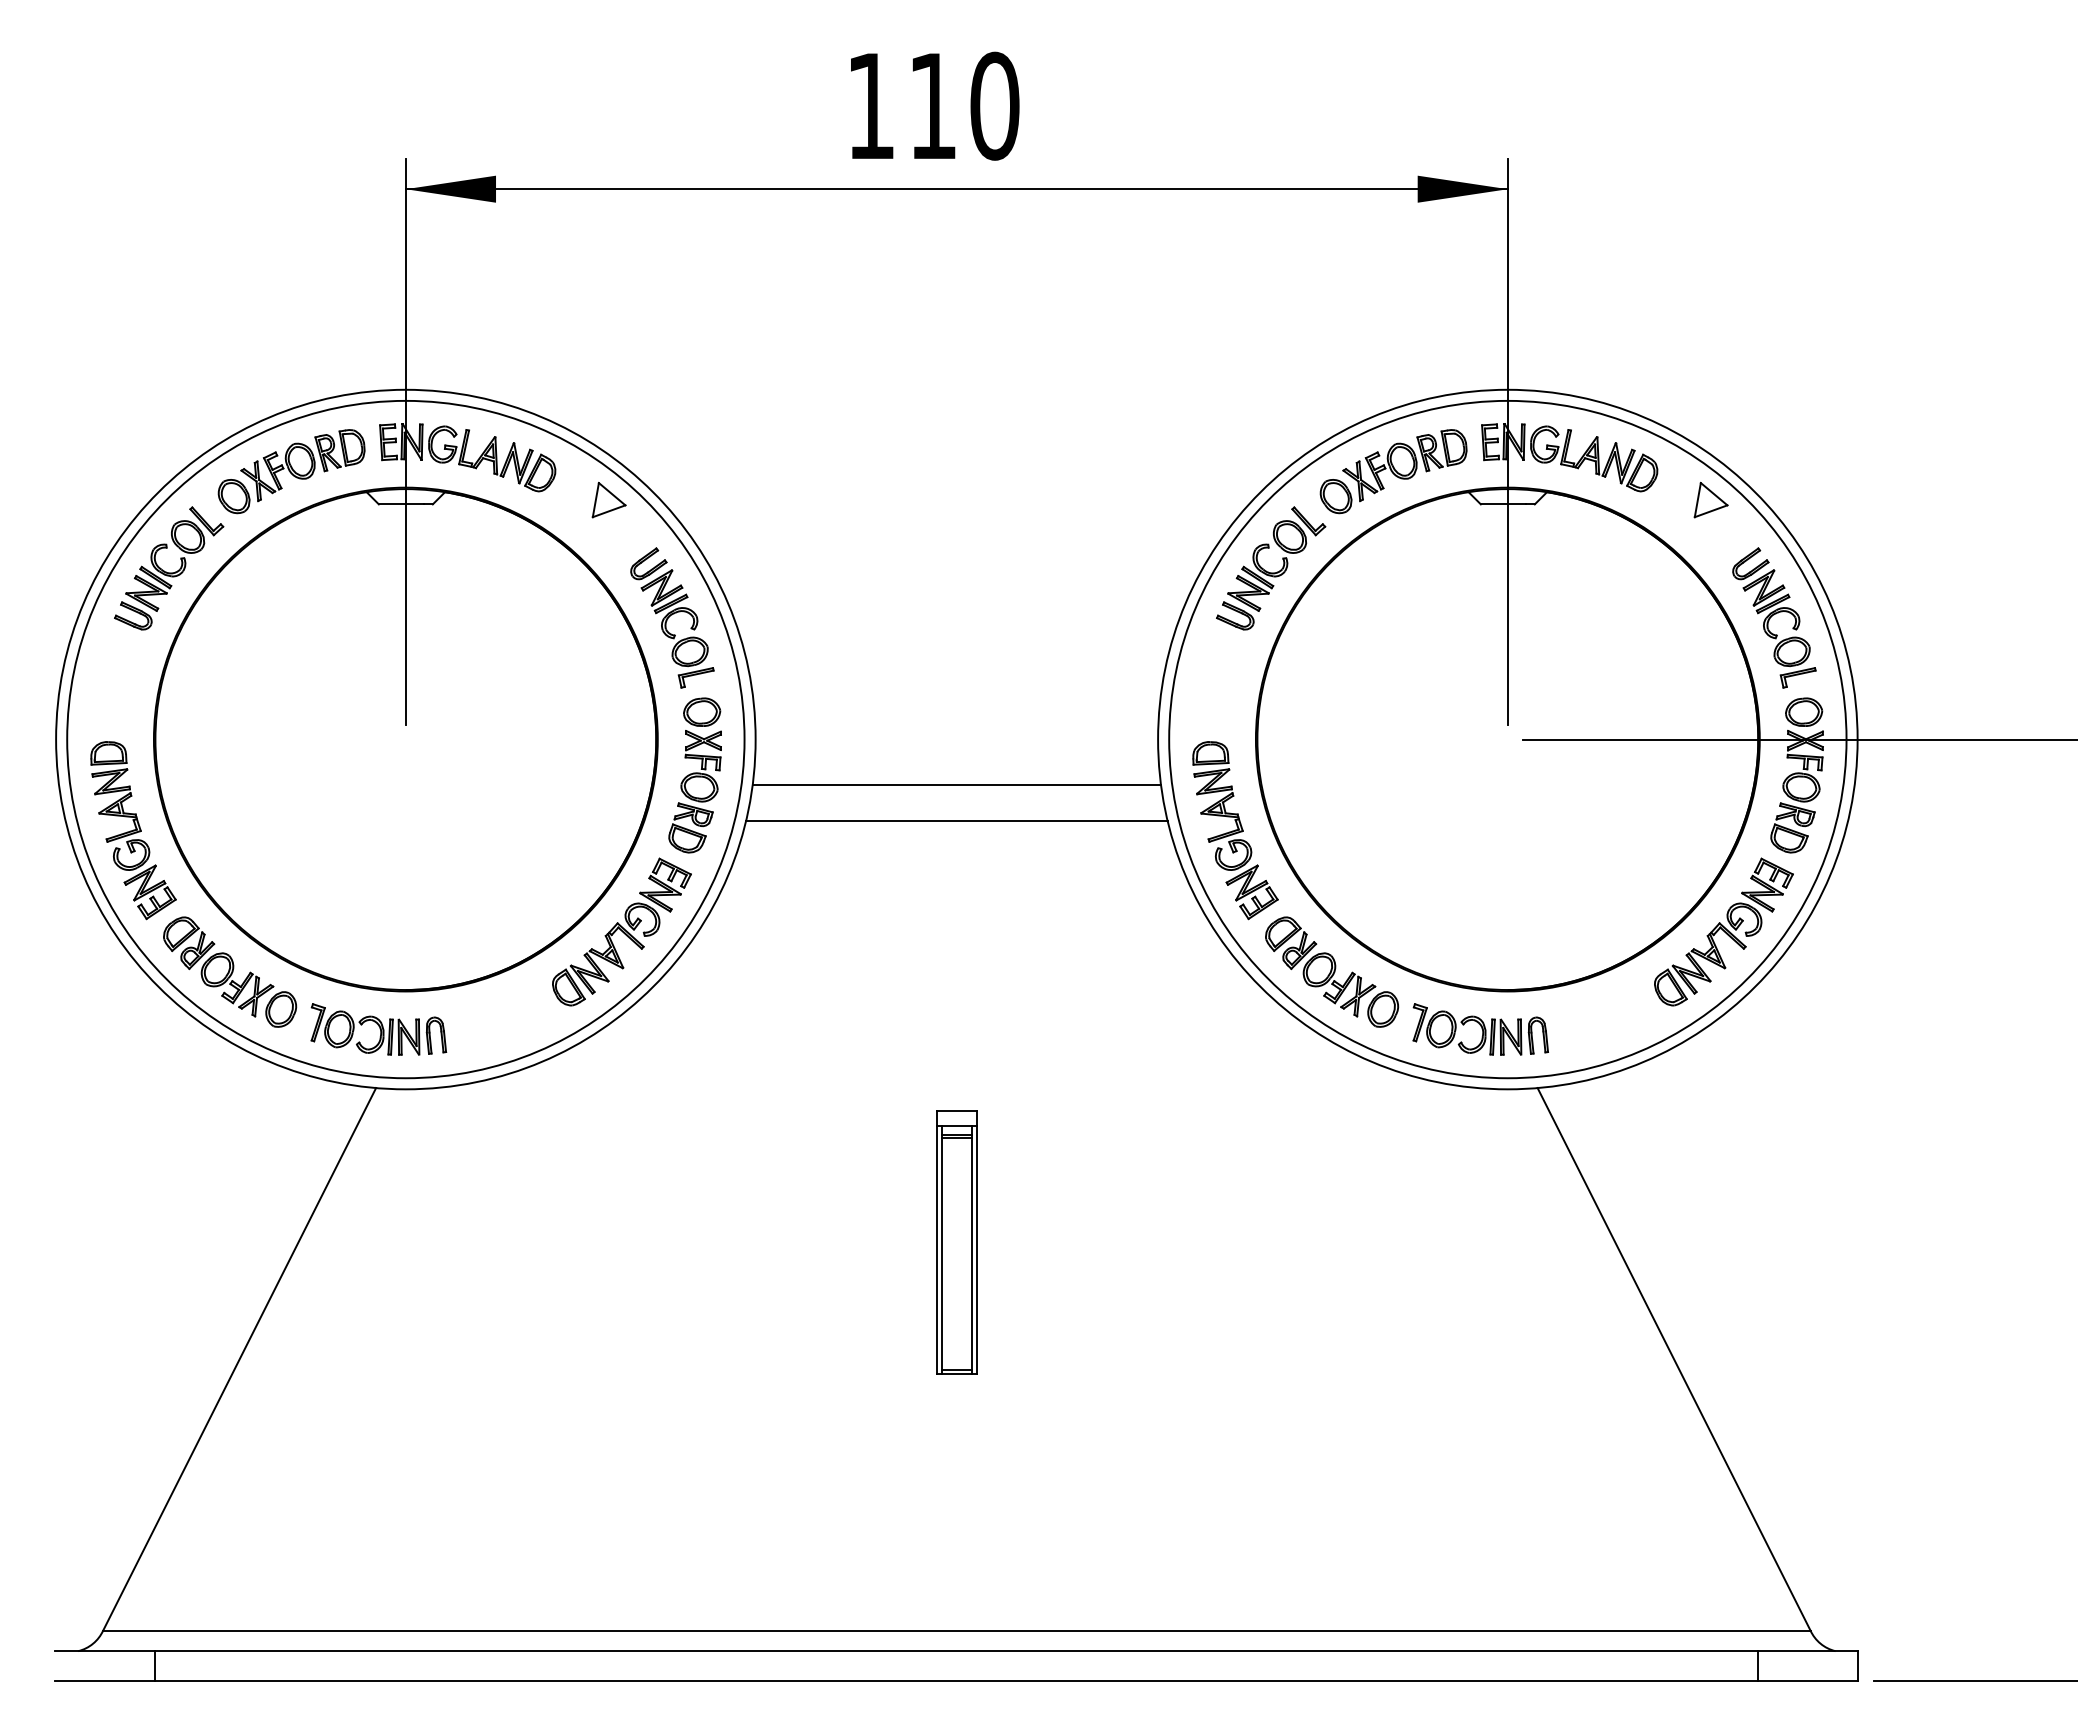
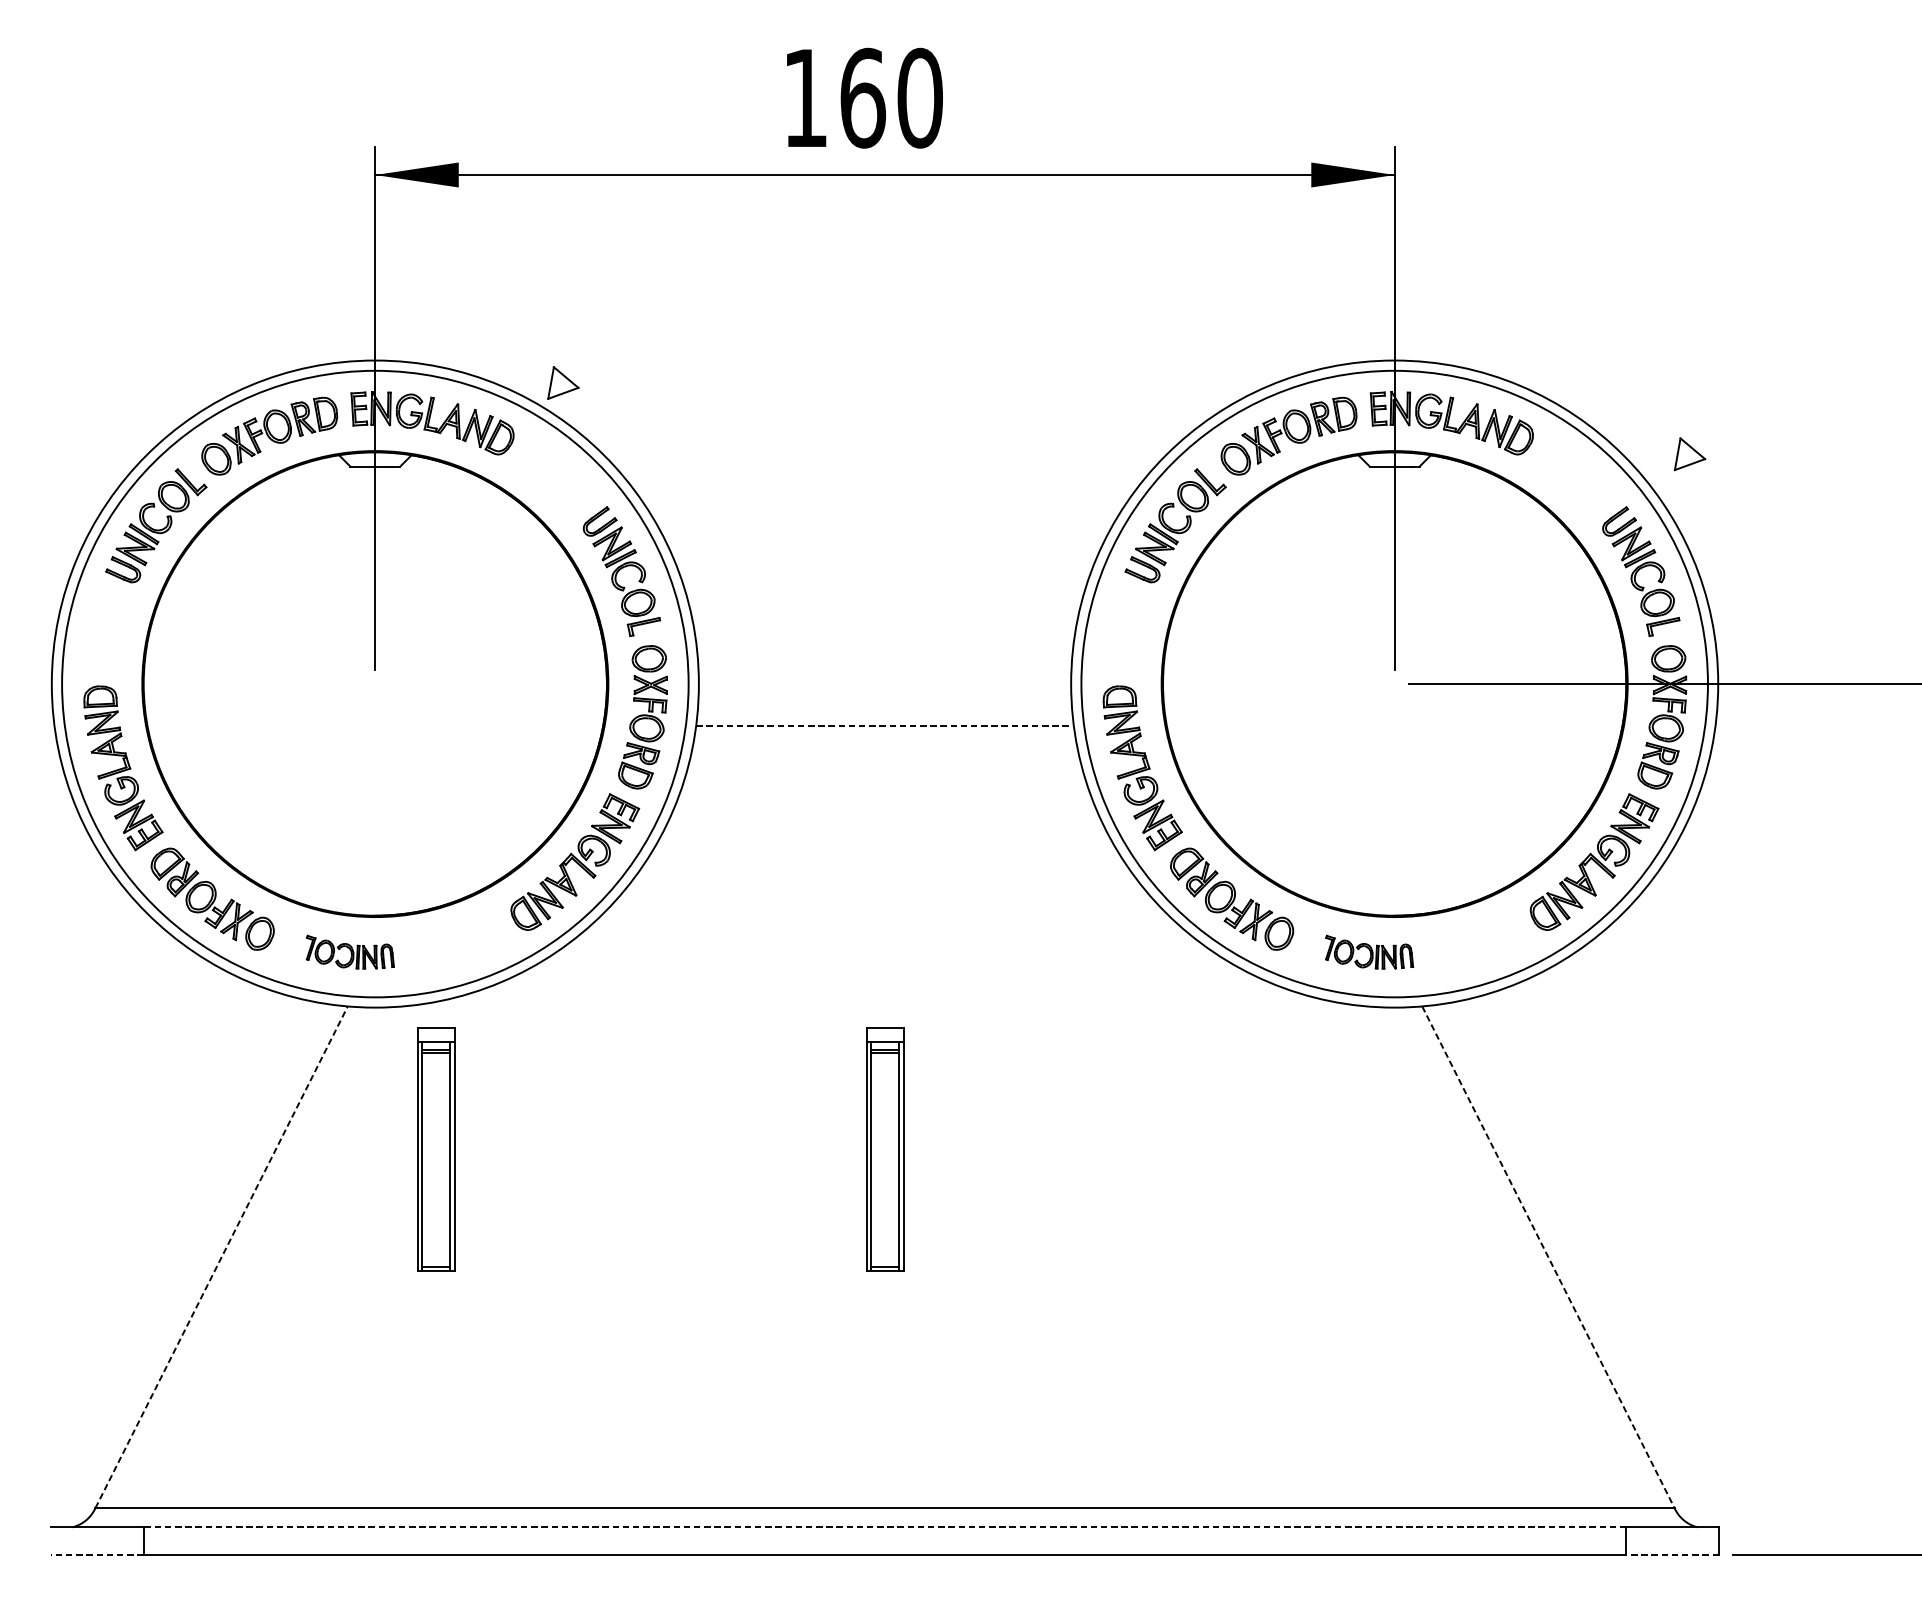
text: (933, 105) -> (863, 97), 110 -> 160
part: (1710, 499) -> (1689, 453), moved
part: (608, 500) -> (562, 383), moved
line: (957, 784) -> (885, 725), solid -> dashed
line: (956, 820) -> (884, 758), removed
part: (378, 1029) -> (350, 952), size x0.7
part: (1480, 1029) -> (1369, 952), size x0.7
part: (471, 1242) -> (436, 1149), added
line: (239, 1359) -> (221, 1257), solid -> dashed
line: (1674, 1359) -> (1548, 1257), solid -> dashed
line: (956, 1651) -> (884, 1527), solid -> dashed
line: (104, 1681) -> (96, 1555), solid -> dashed
line: (1807, 1681) -> (1671, 1555), solid -> dashed

